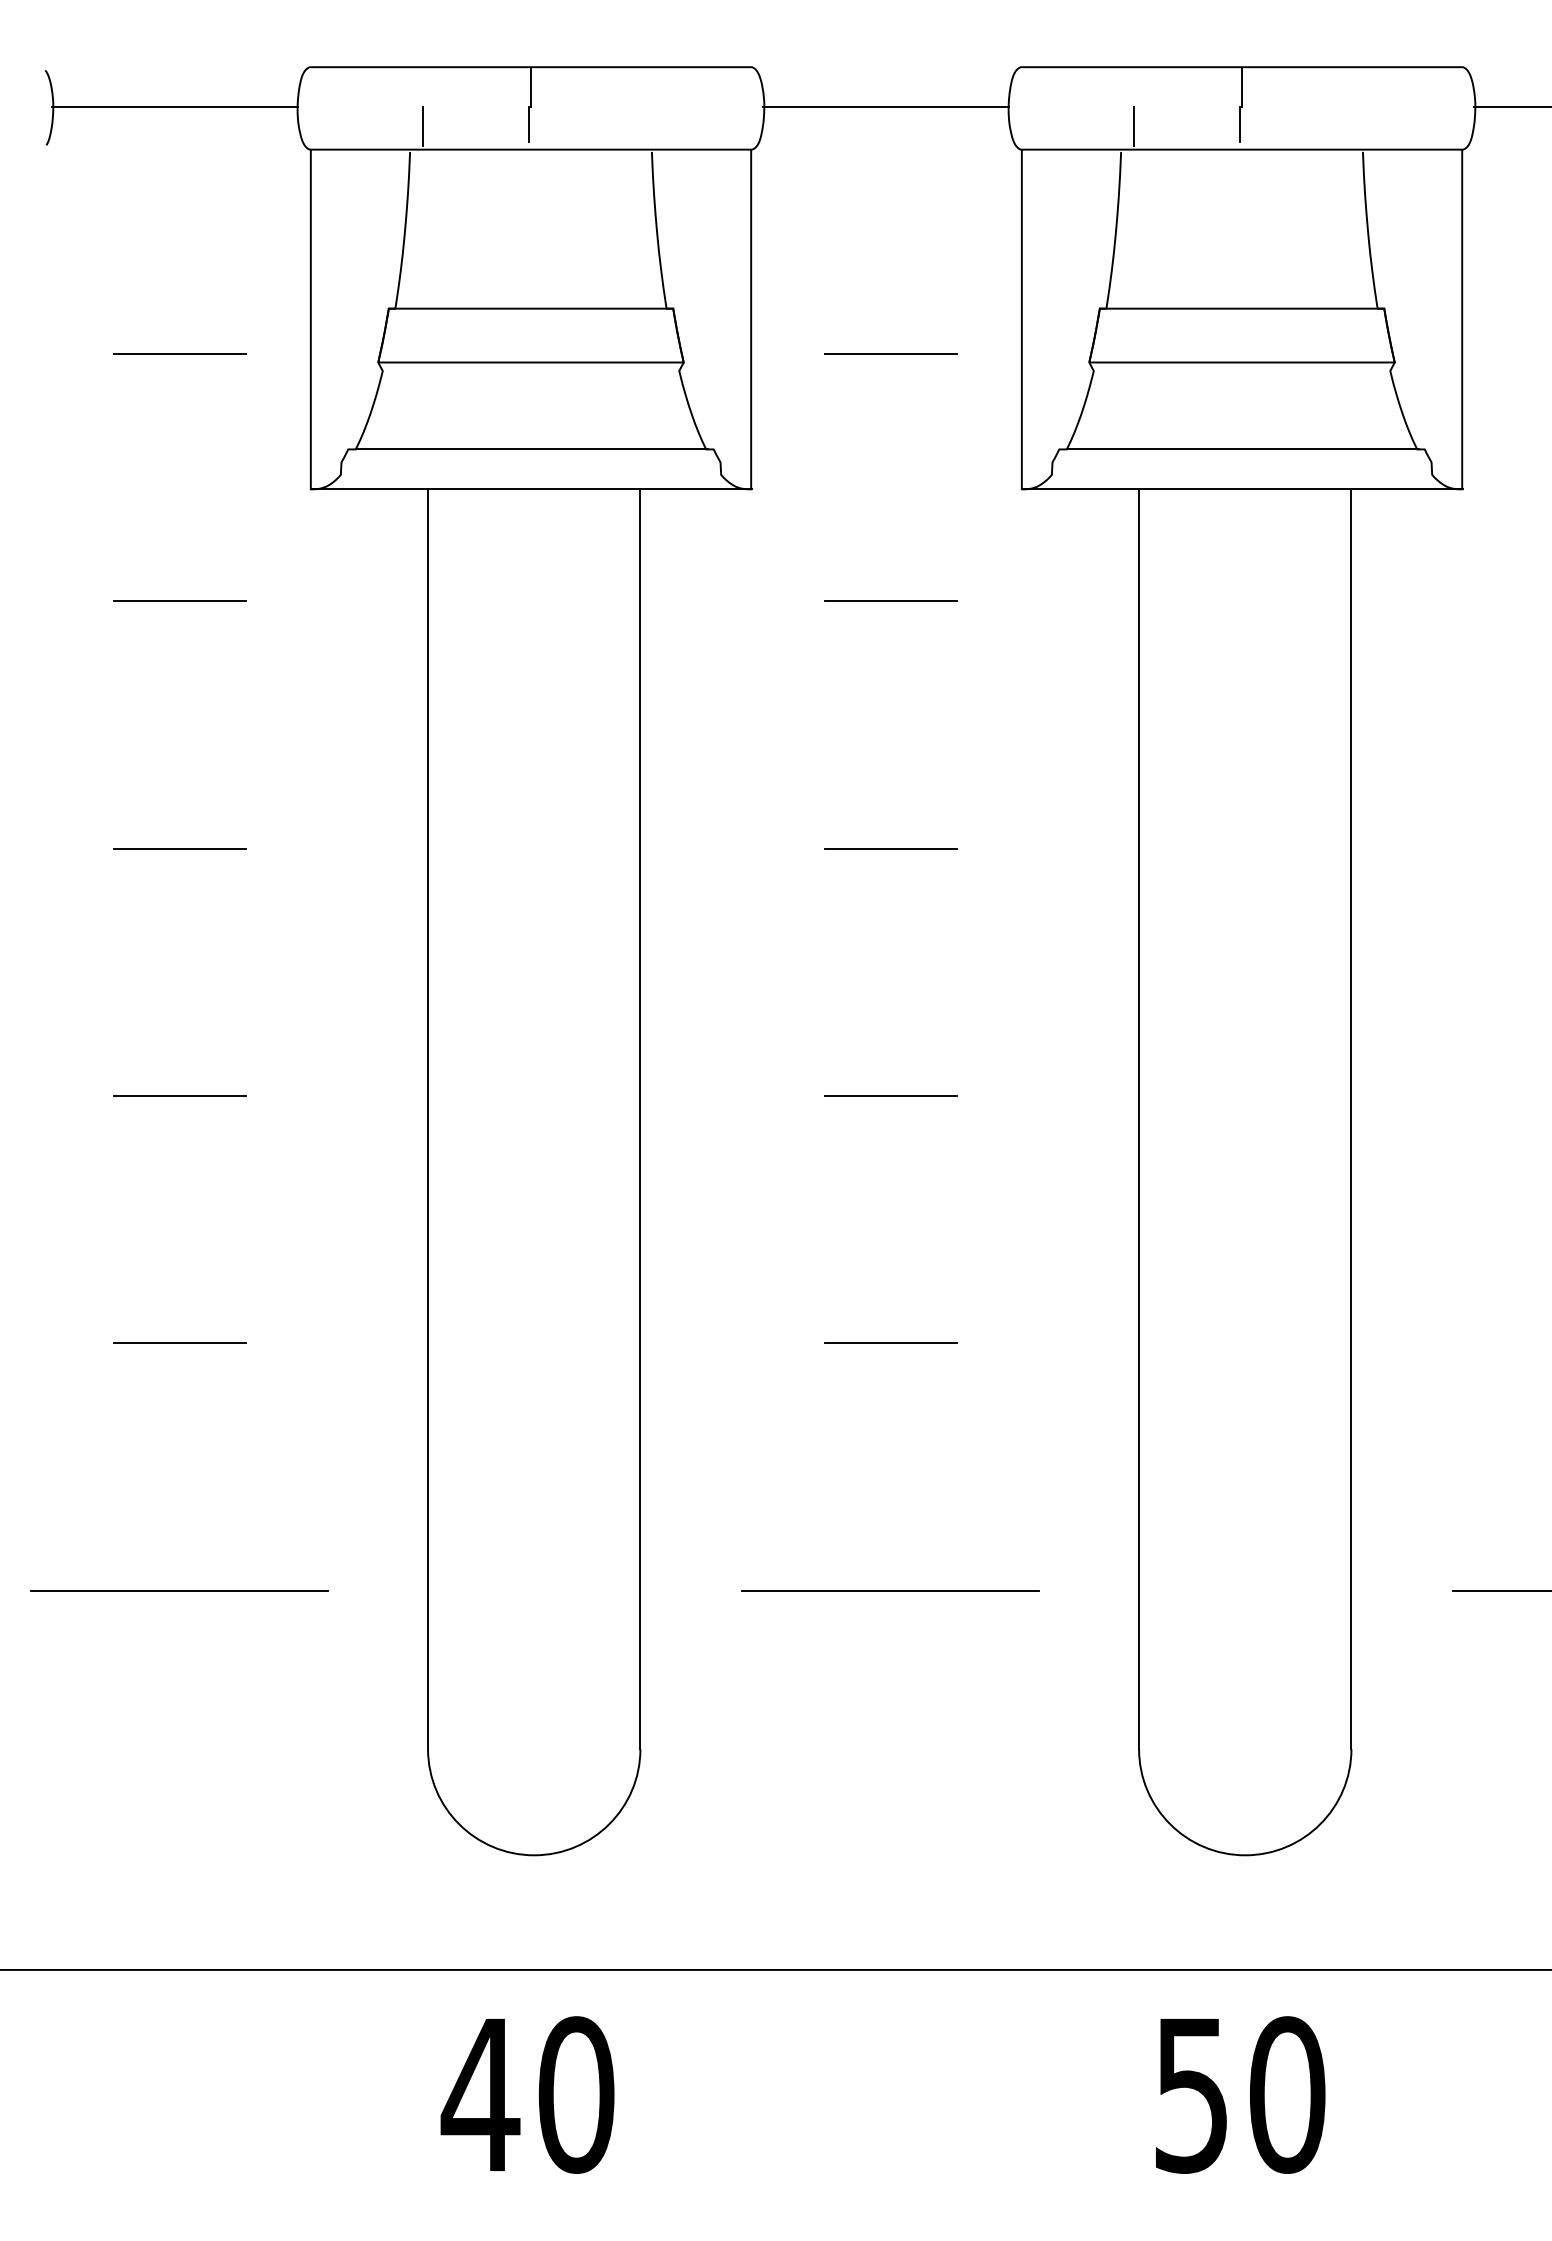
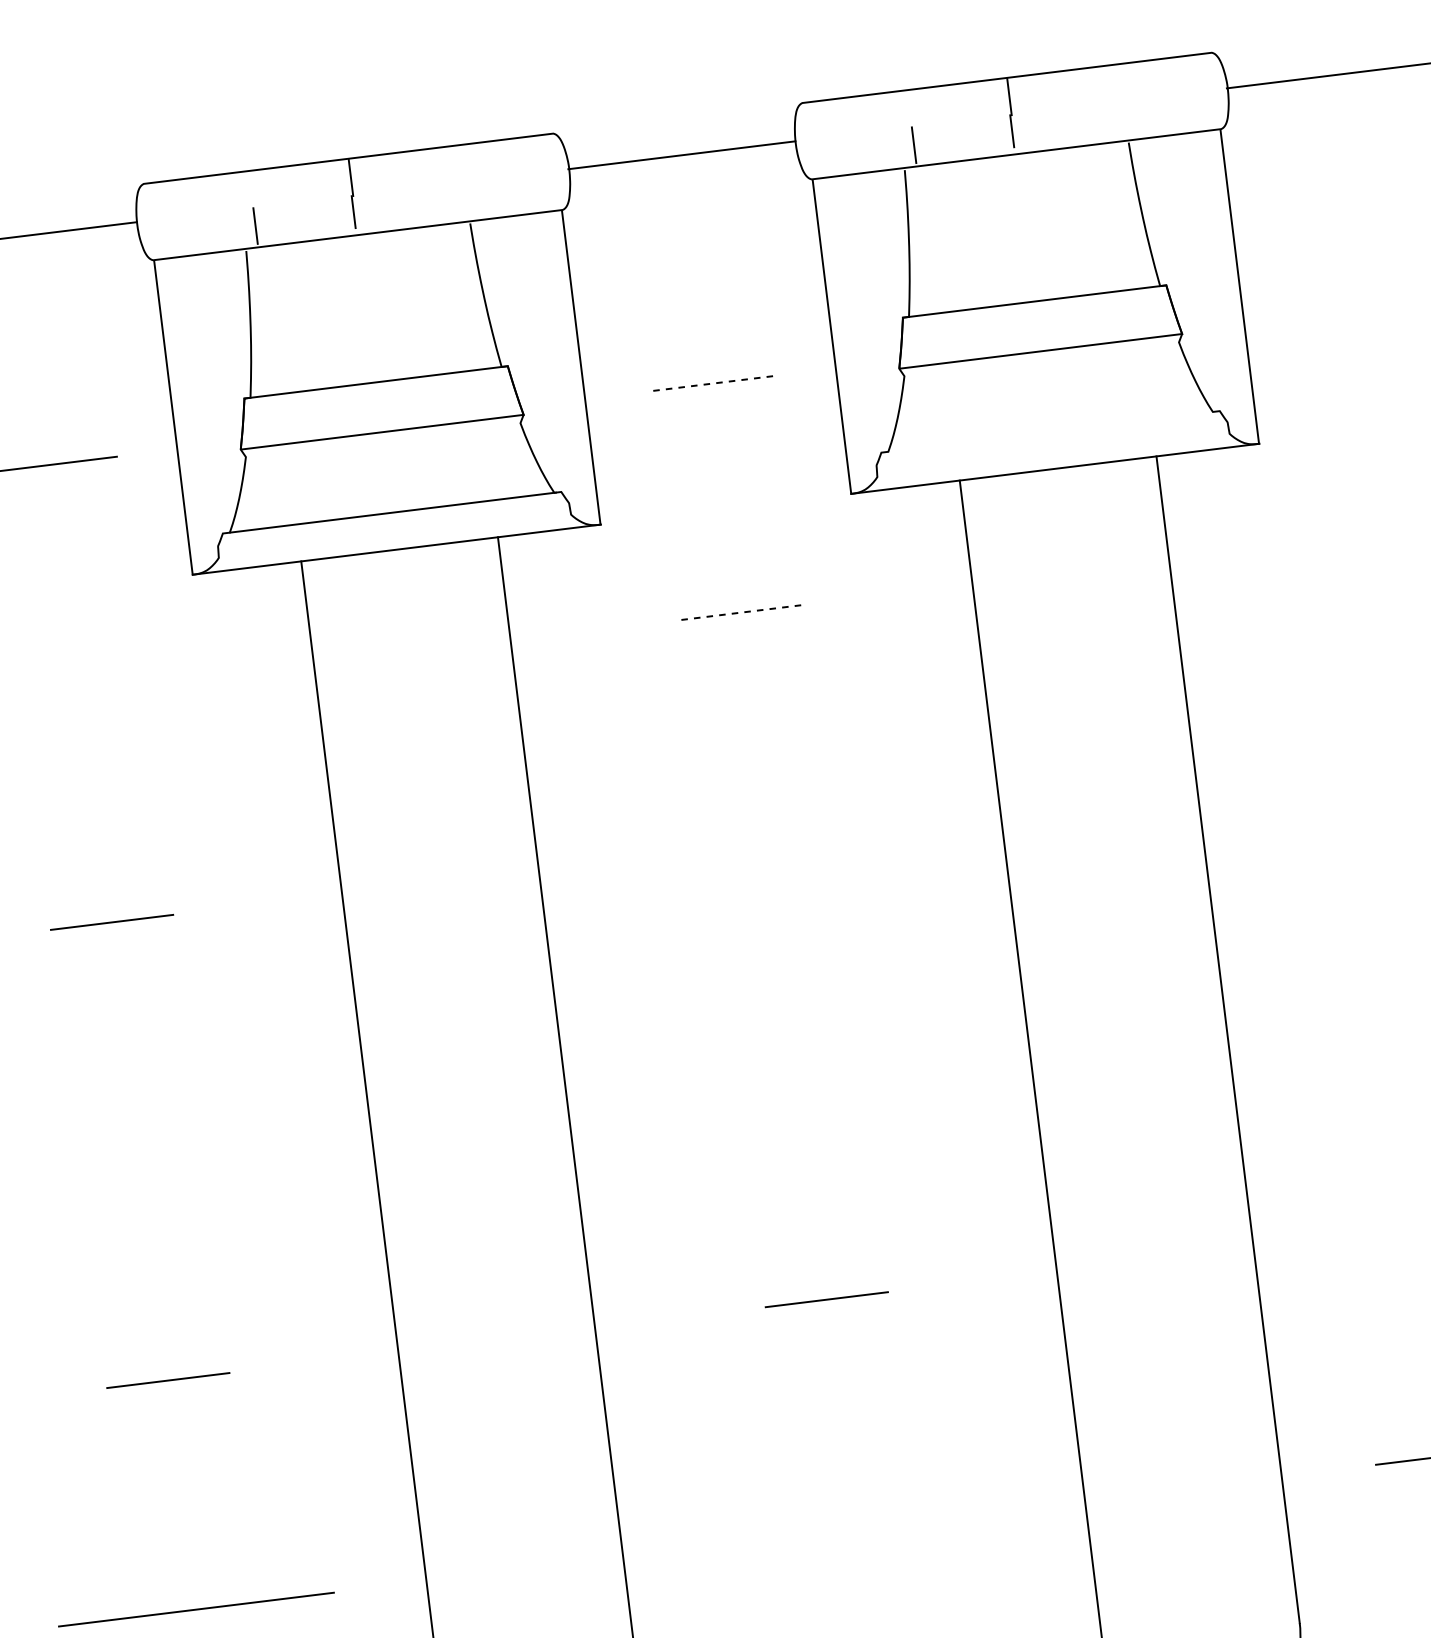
line: (890, 353) -> (714, 383), solid -> dashed
line: (1242, 449) -> (1051, 431), removed
line: (179, 601) -> (83, 693), removed
line: (890, 601) -> (742, 612), solid -> dashed
line: (890, 848) -> (770, 841), removed
line: (179, 1095) -> (140, 1151), removed
line: (890, 1095) -> (798, 1070), removed
line: (890, 1590) -> (854, 1528), removed

